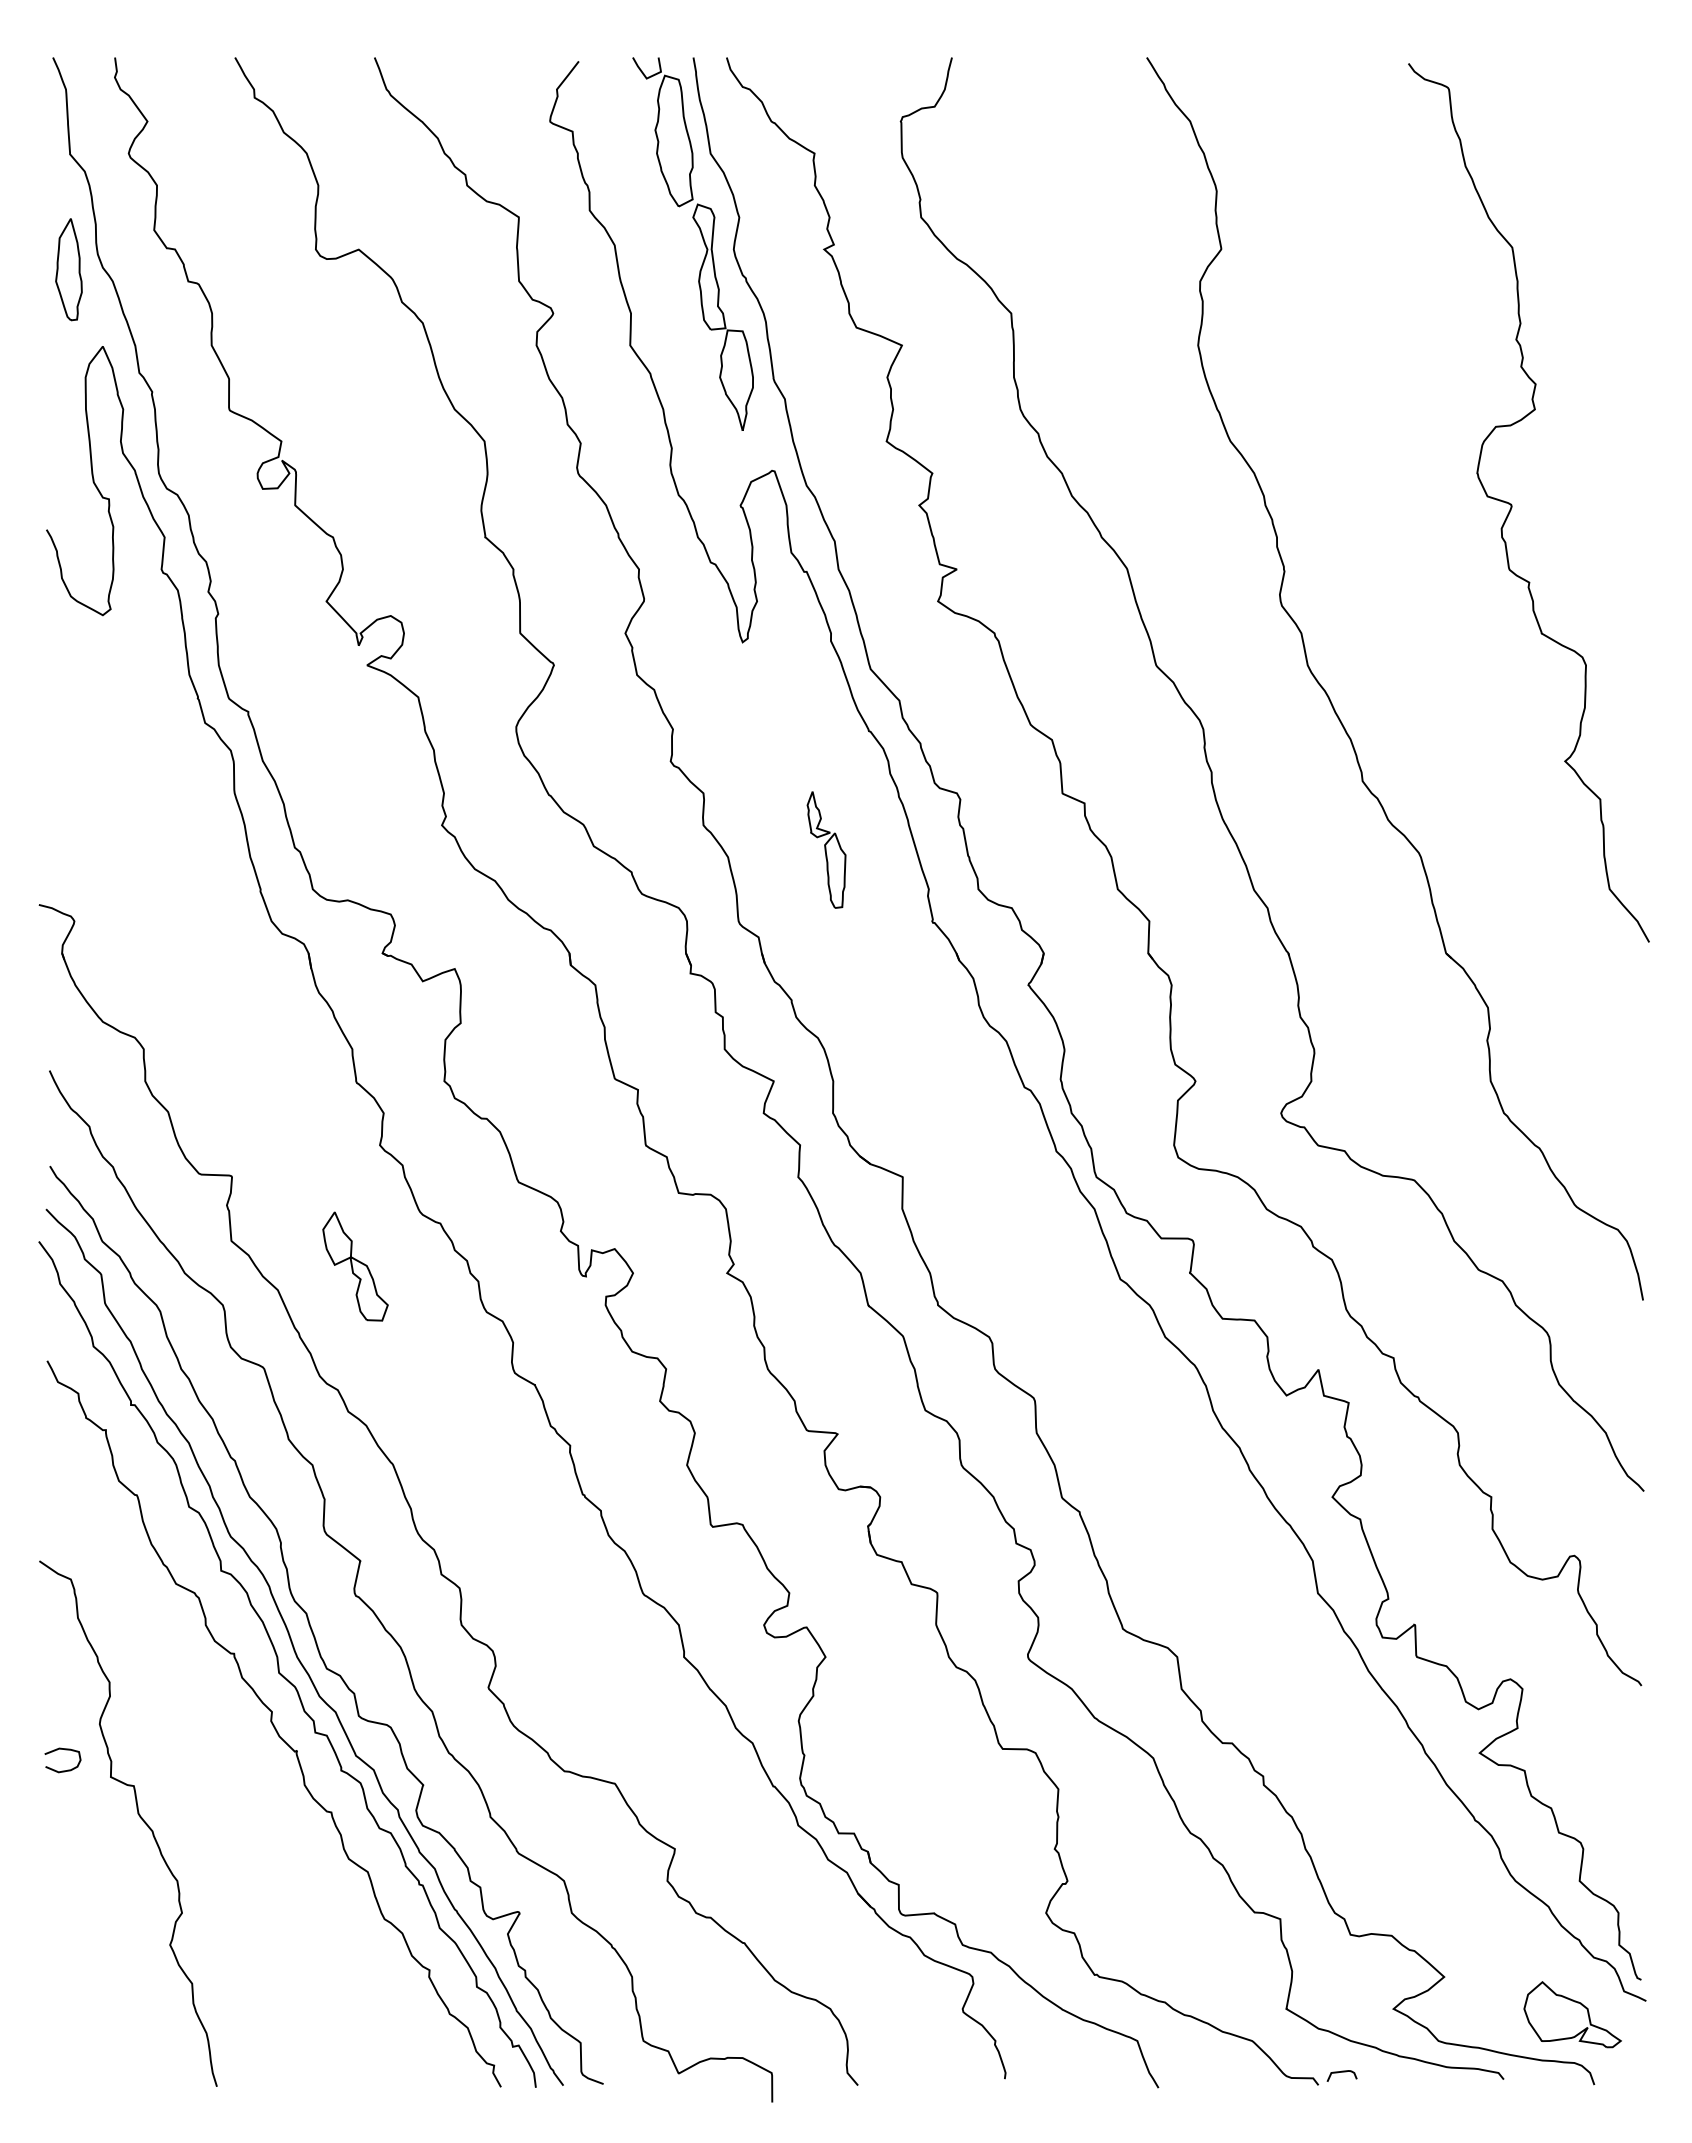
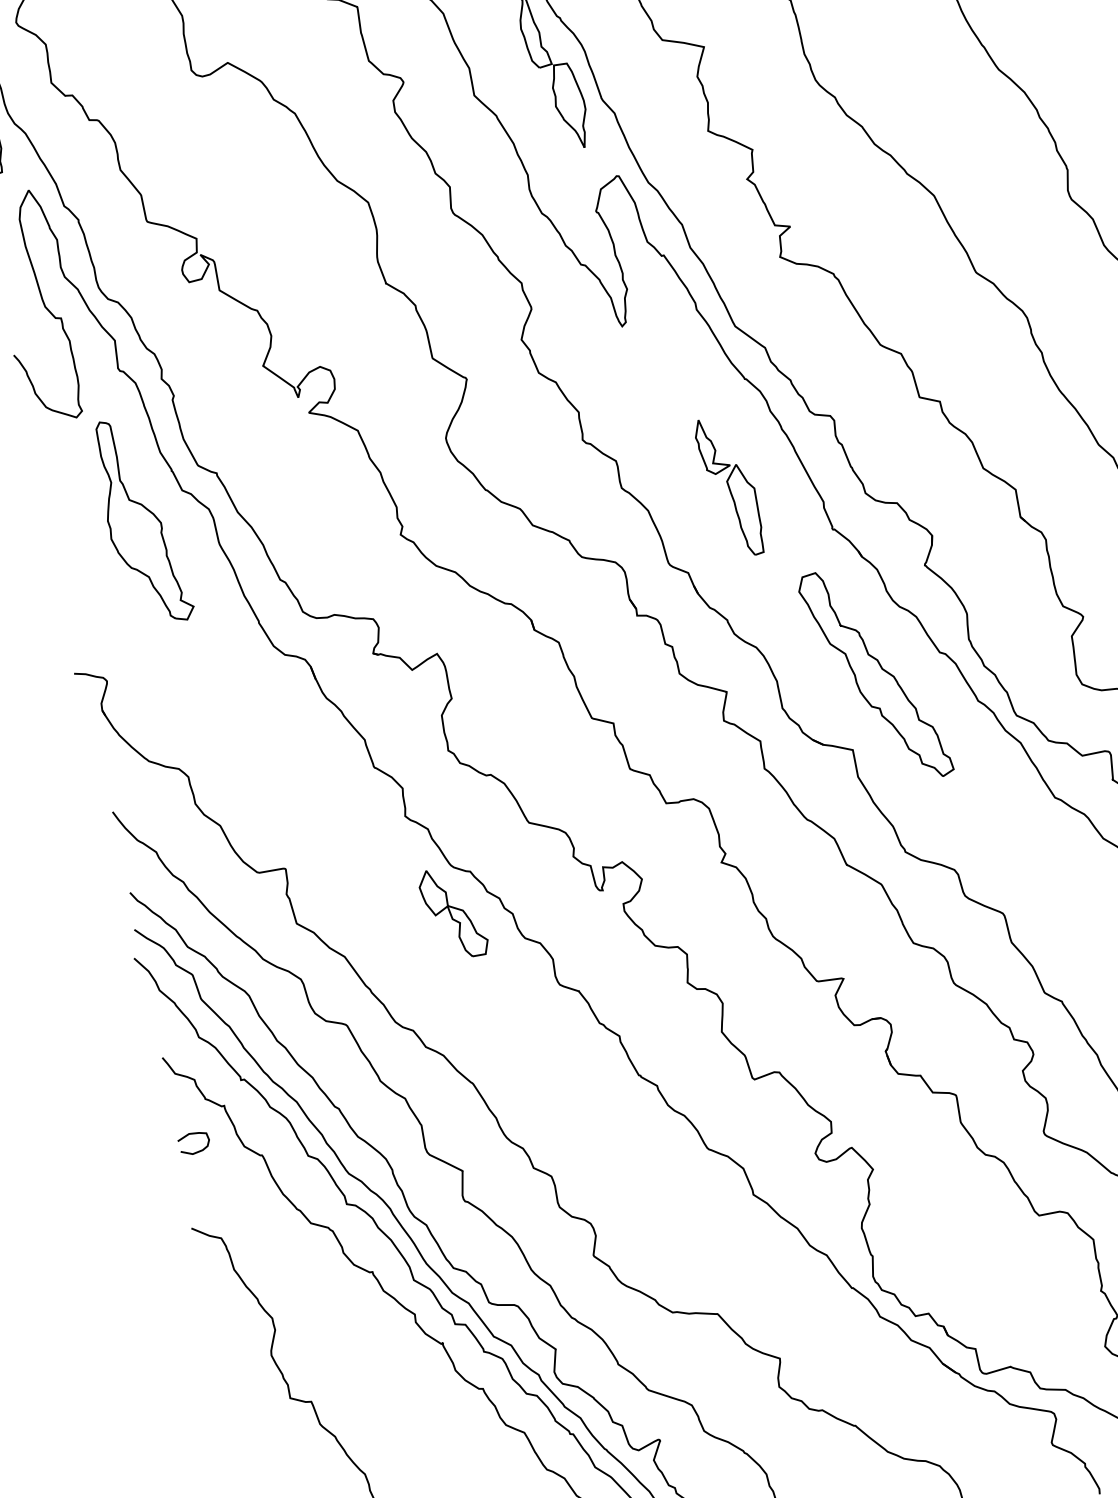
part: (151, 748) -> (141, 521), added
part: (826, 849) -> (730, 486), size x1.43
part: (945, 1097) -> (874, 675), added
part: (355, 1266) -> (453, 913), moved
curve: (62, 1770) -> (195, 1151), moved

